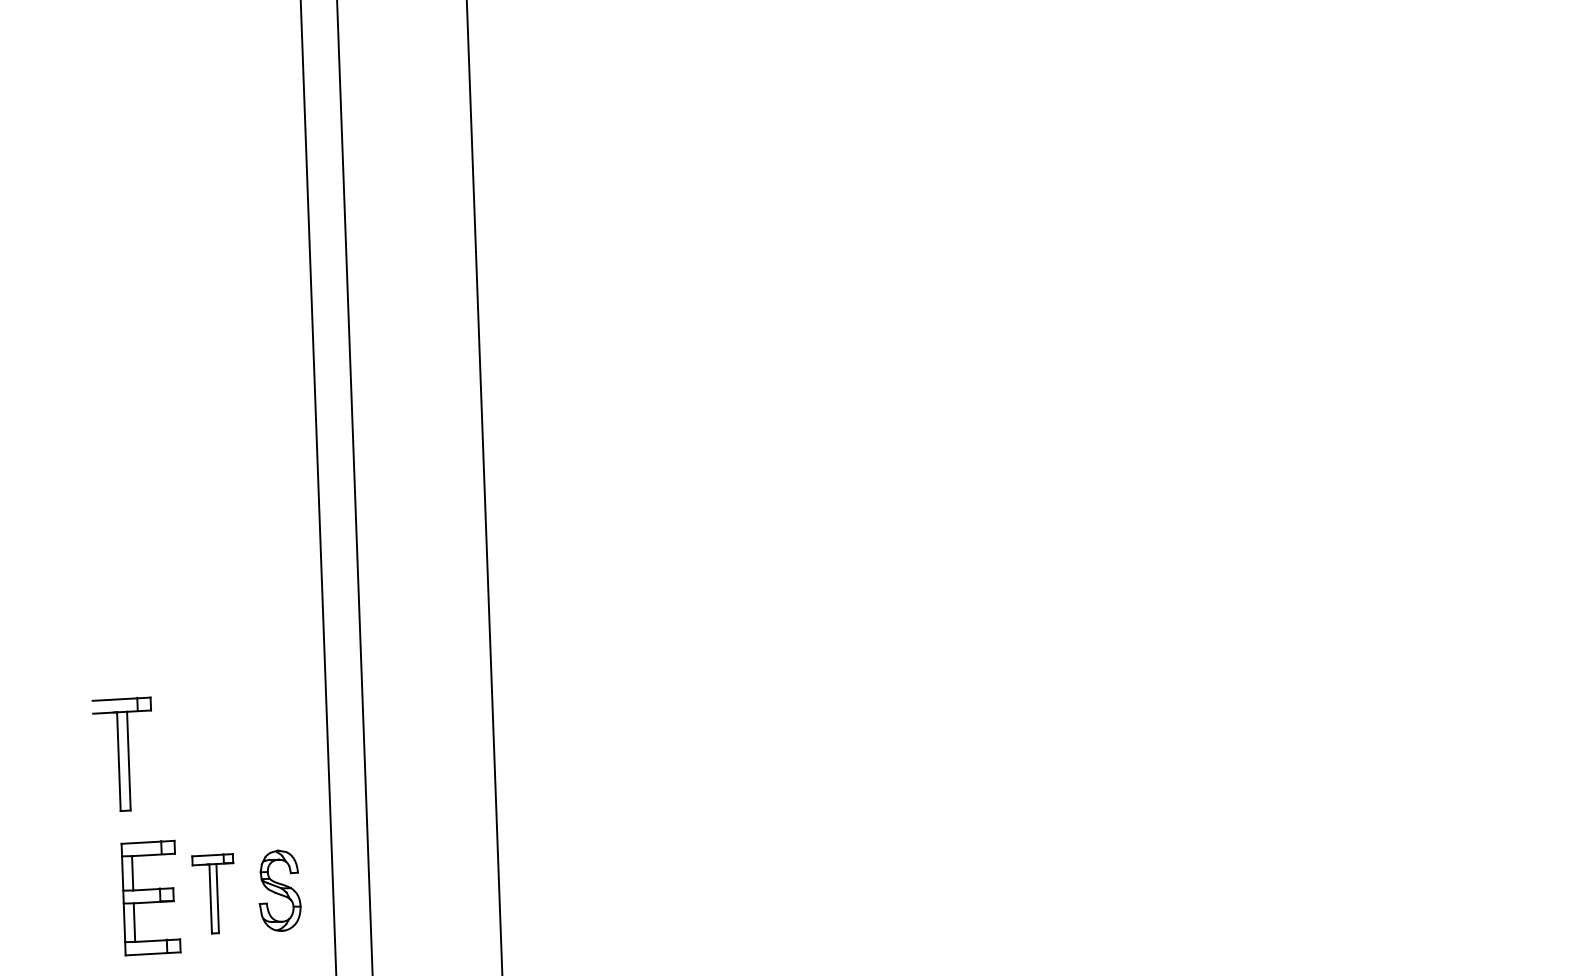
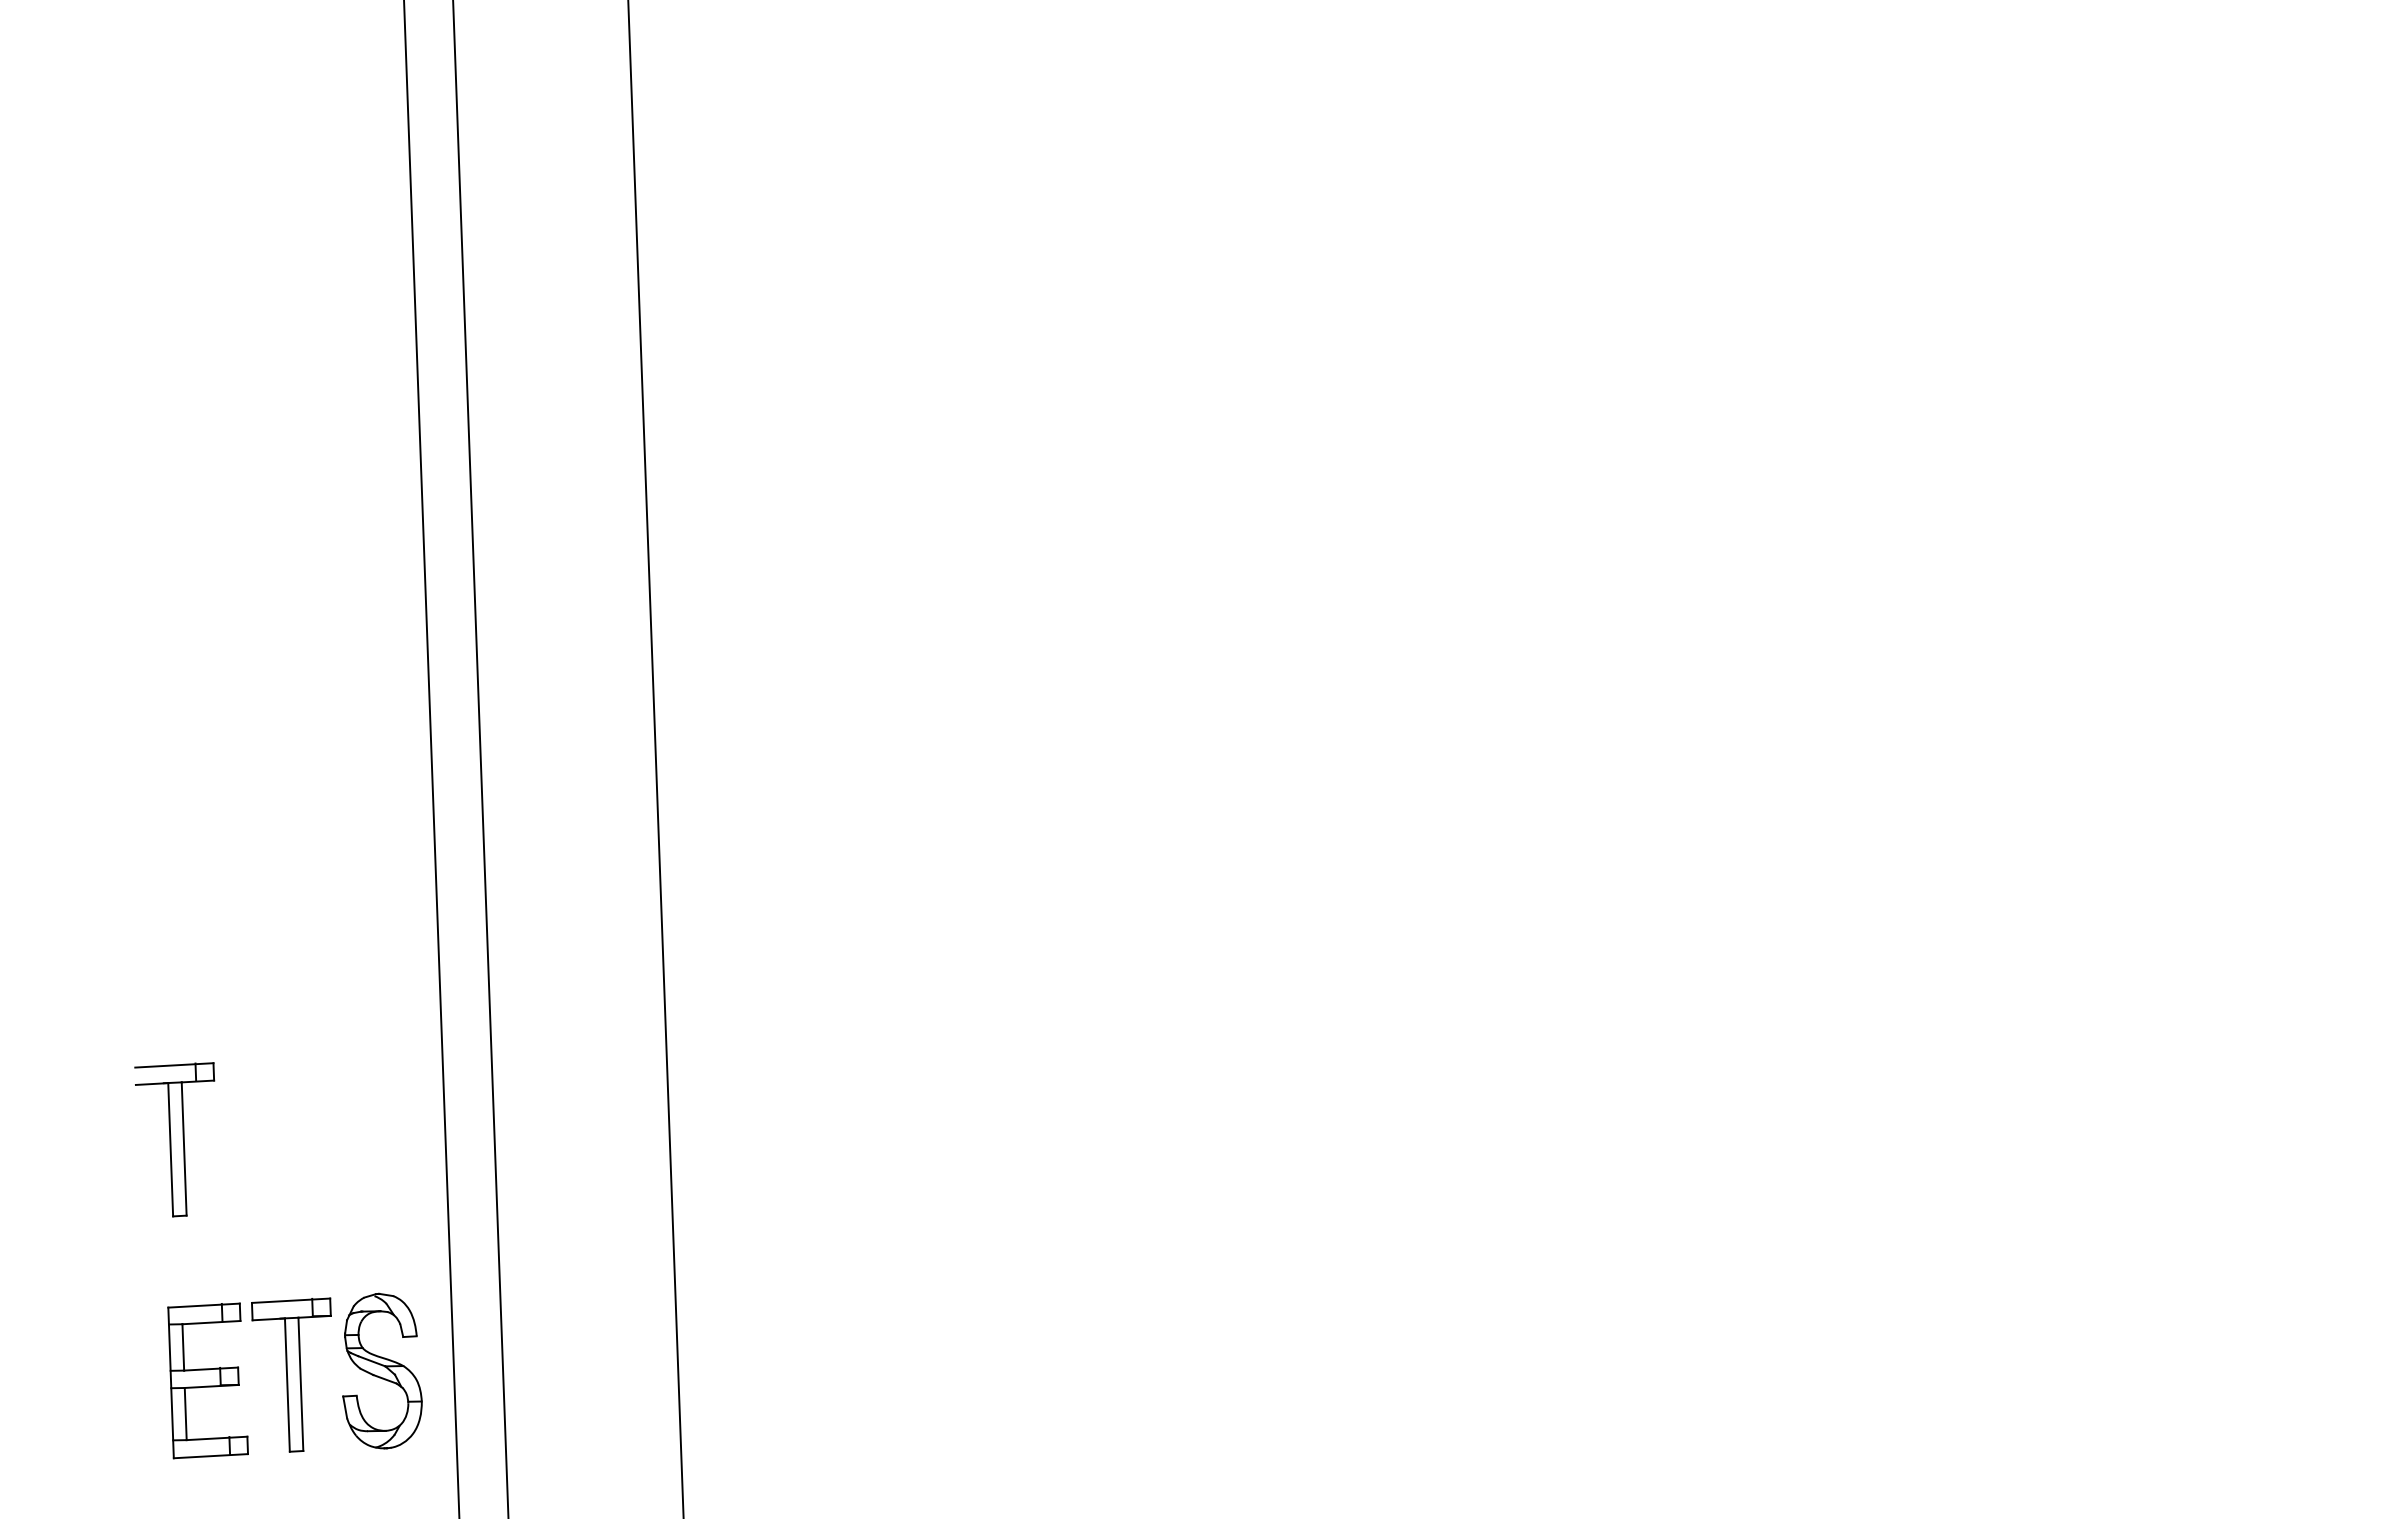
part: (121, 754) -> (174, 1139), moved
part: (280, 890) -> (382, 1370), size x1.43
part: (212, 893) -> (291, 1374), size x1.43

